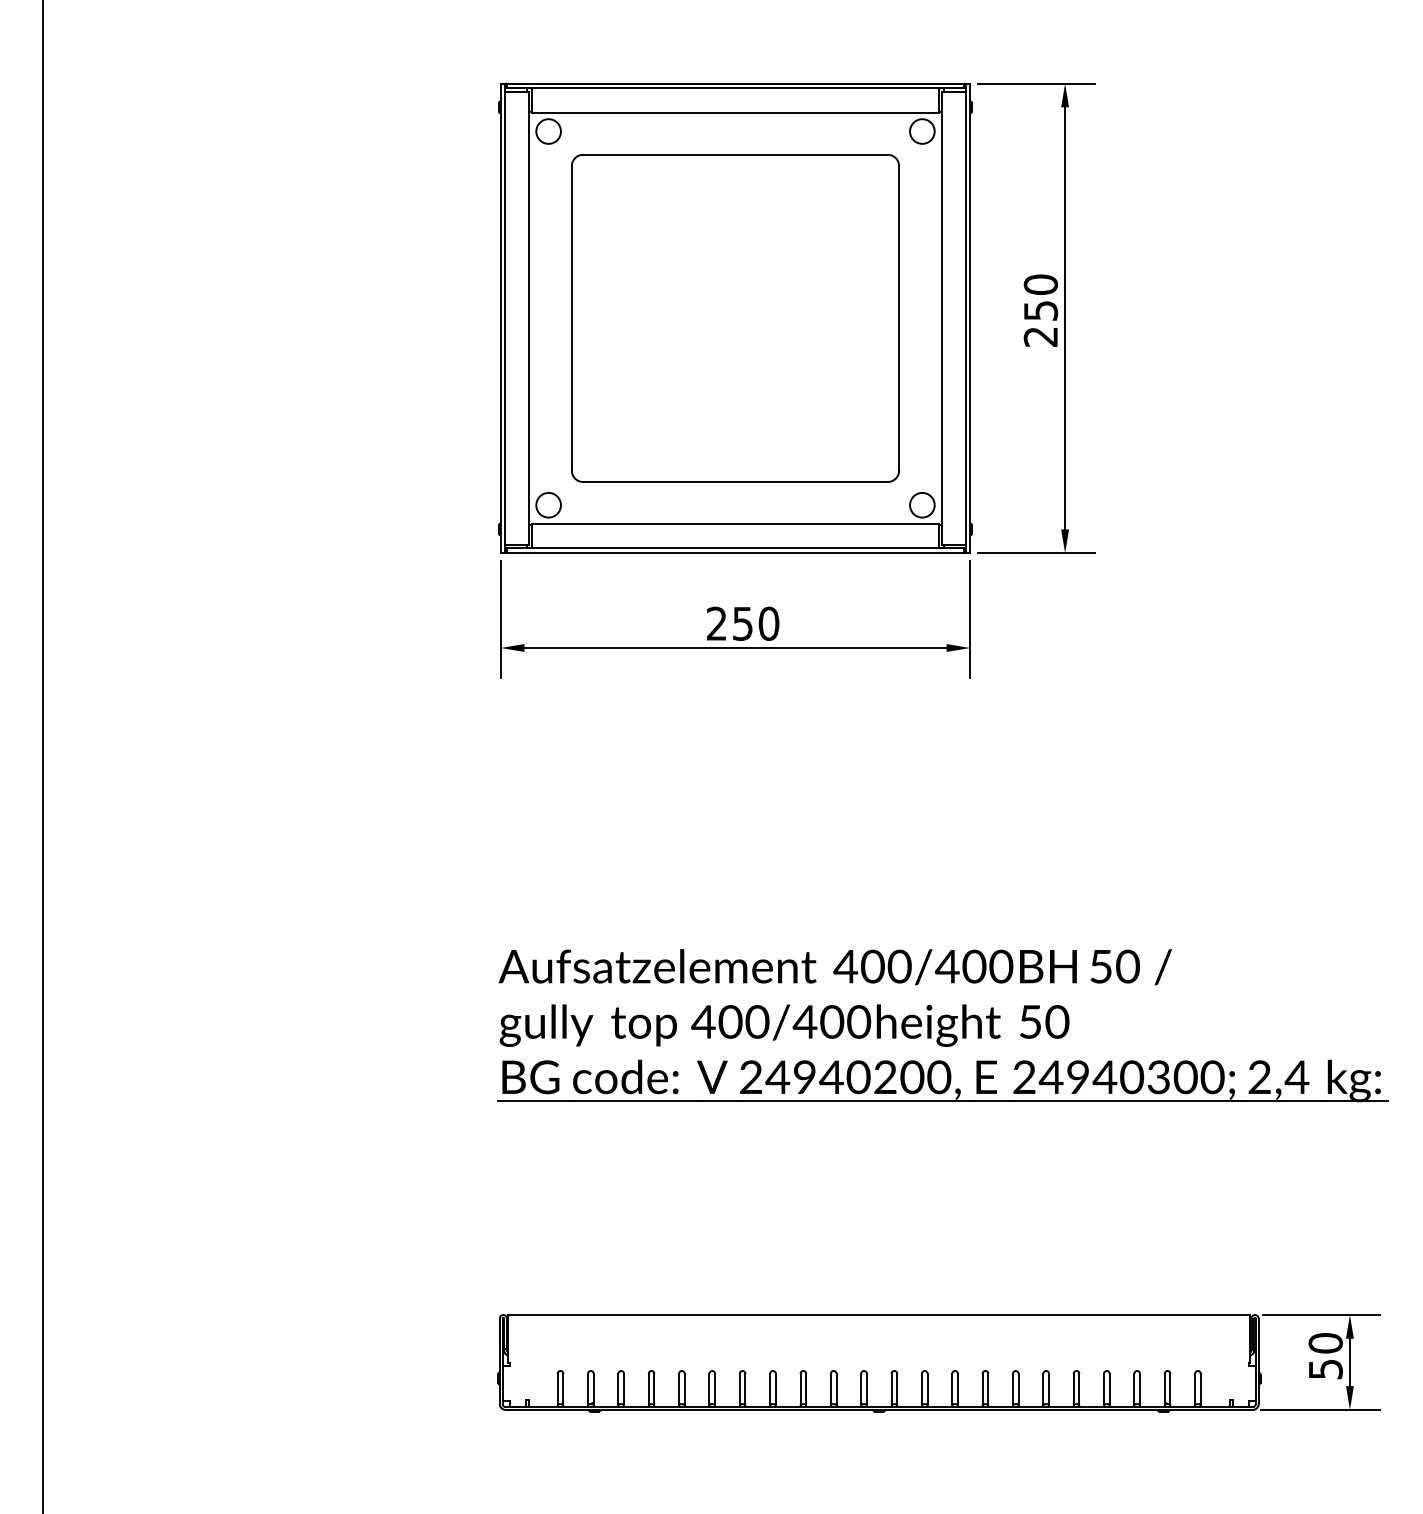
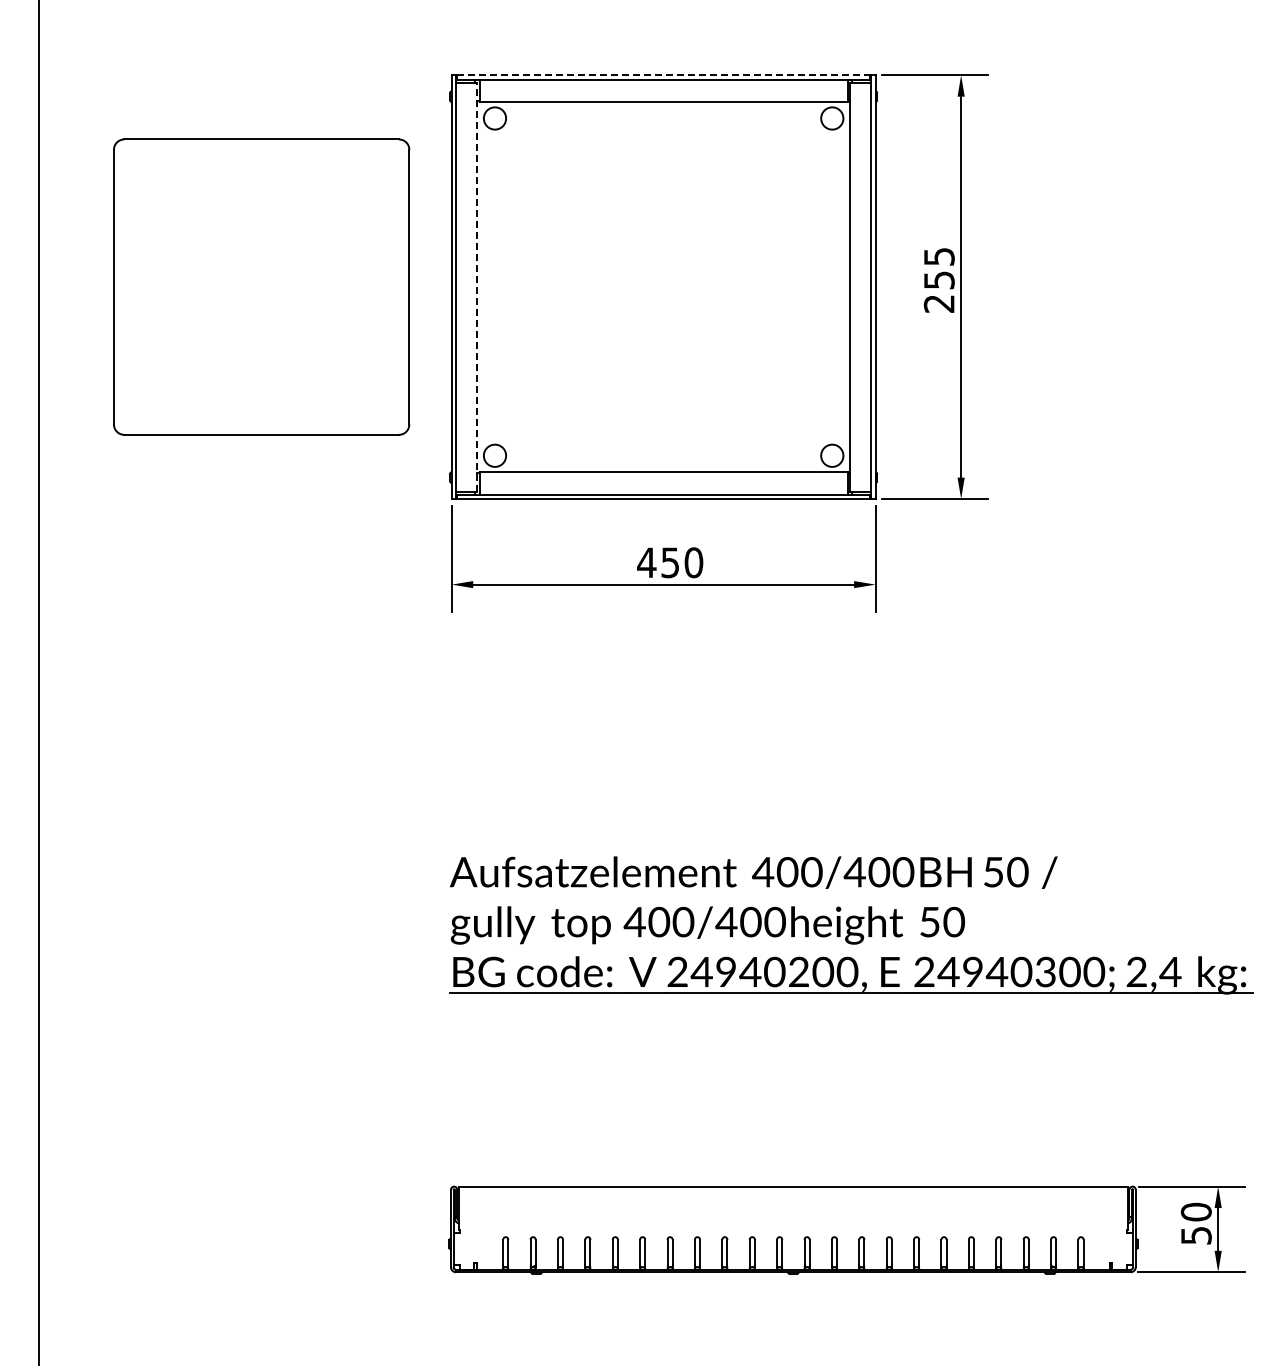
line: (736, 83) -> (664, 75), solid -> dashed
text: (1040, 284) -> (938, 256), 250 -> 255
part: (735, 317) -> (261, 286), moved
line: (529, 318) -> (477, 287), solid -> dashed
text: (716, 623) -> (646, 562), 250 -> 450

